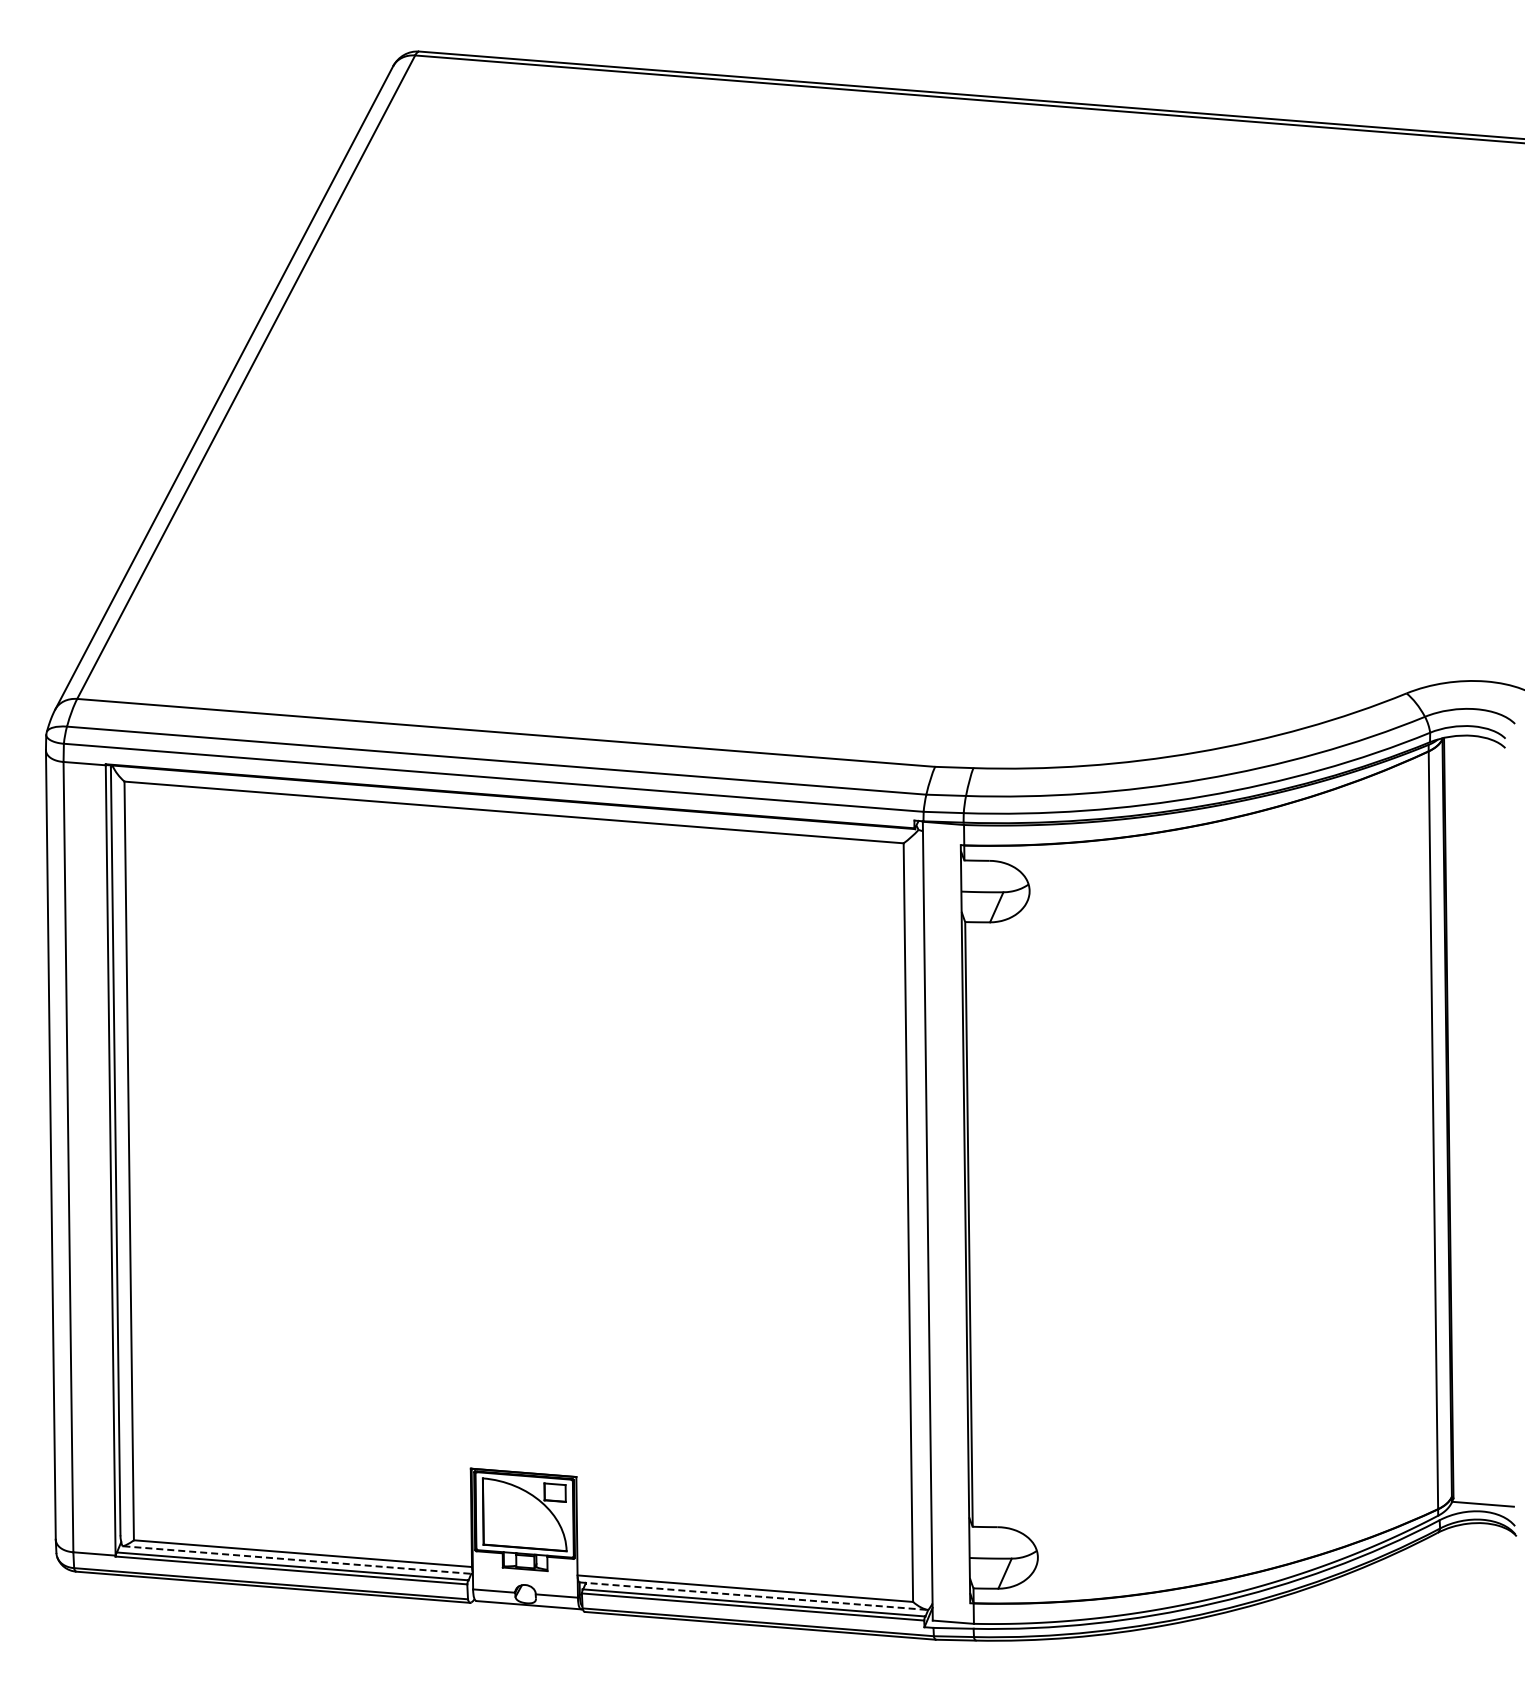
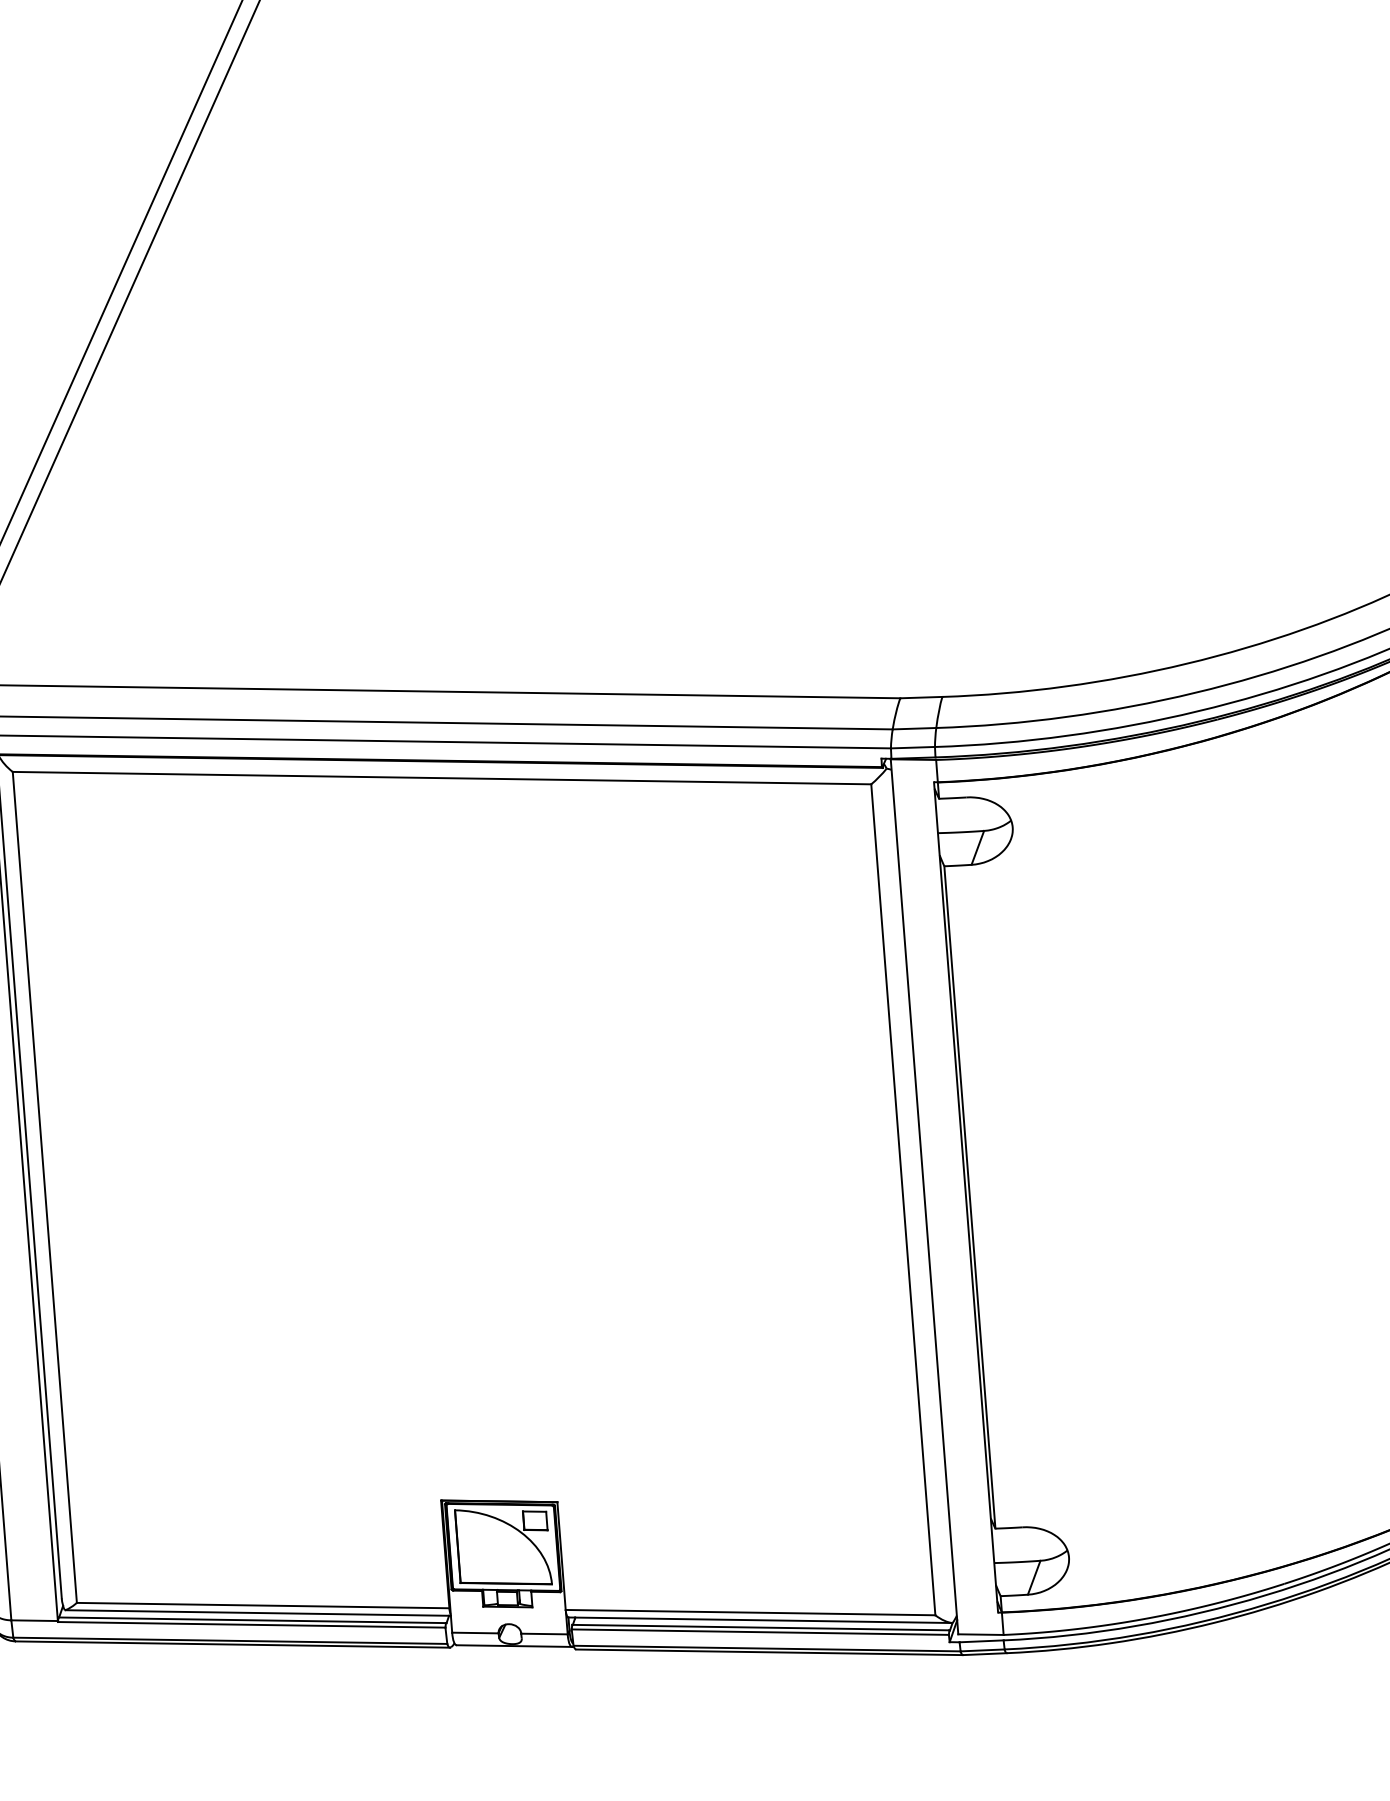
line: (298, 1560) -> (258, 1613), dashed -> solid
line: (753, 1596) -> (760, 1620), dashed -> solid

